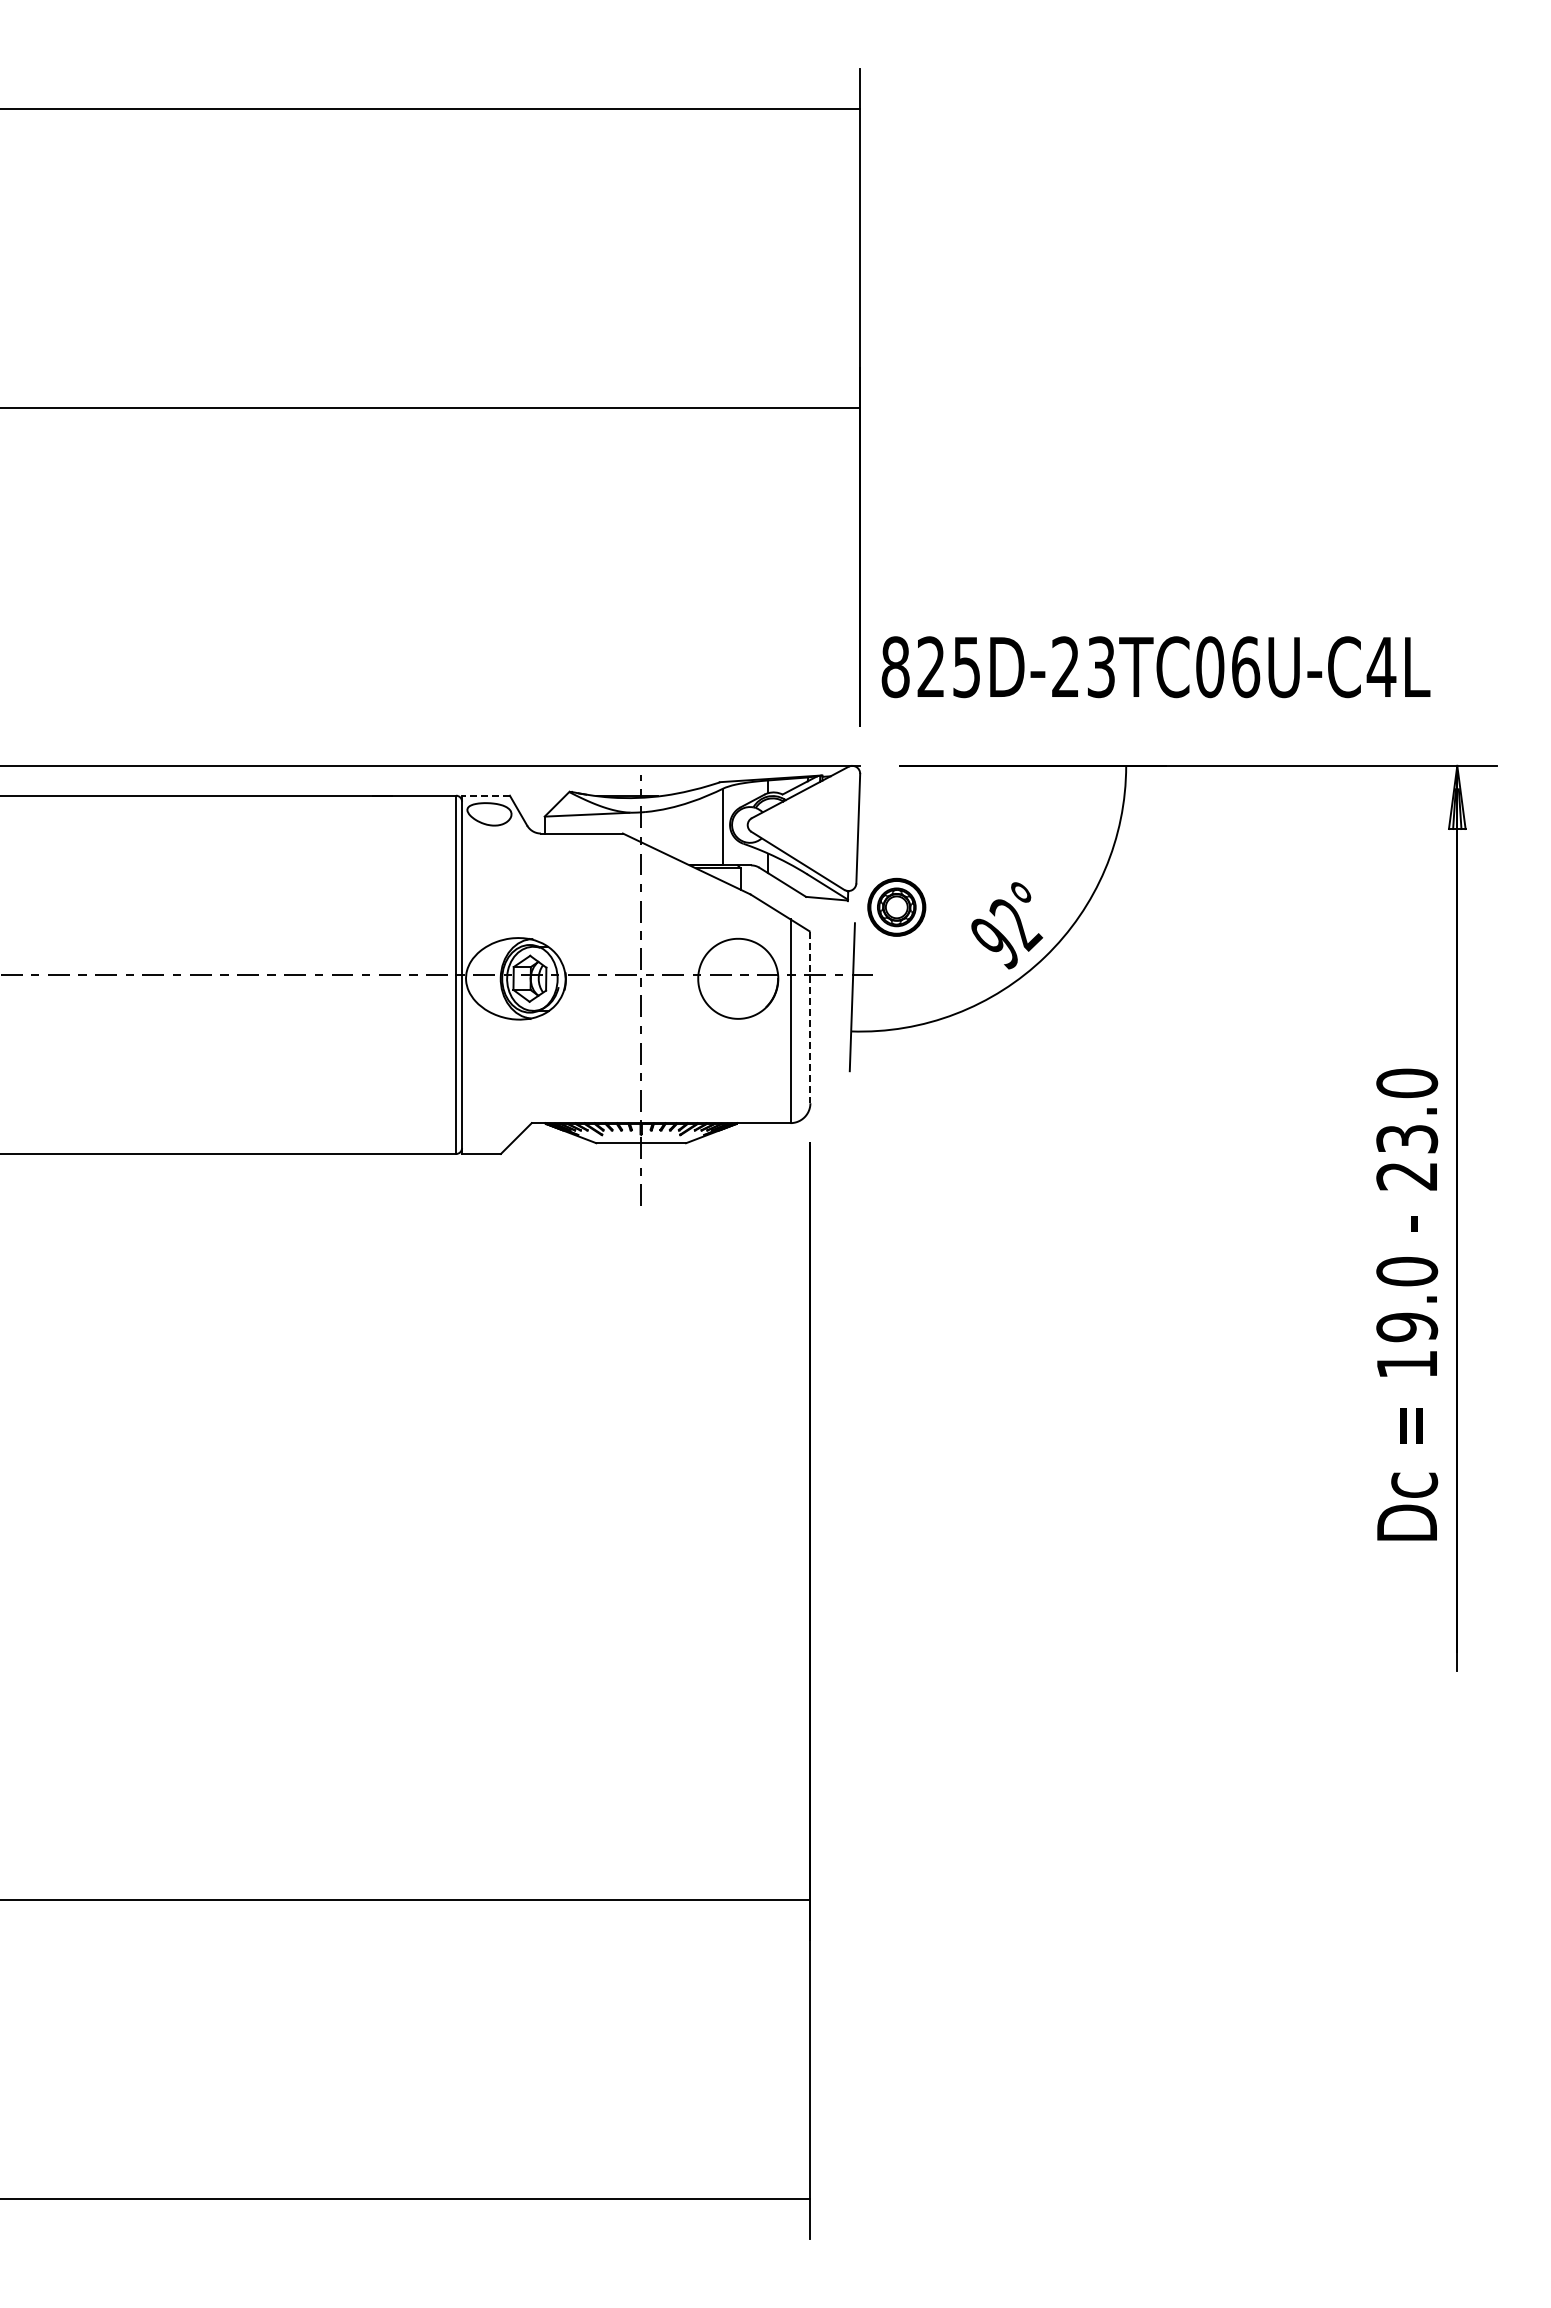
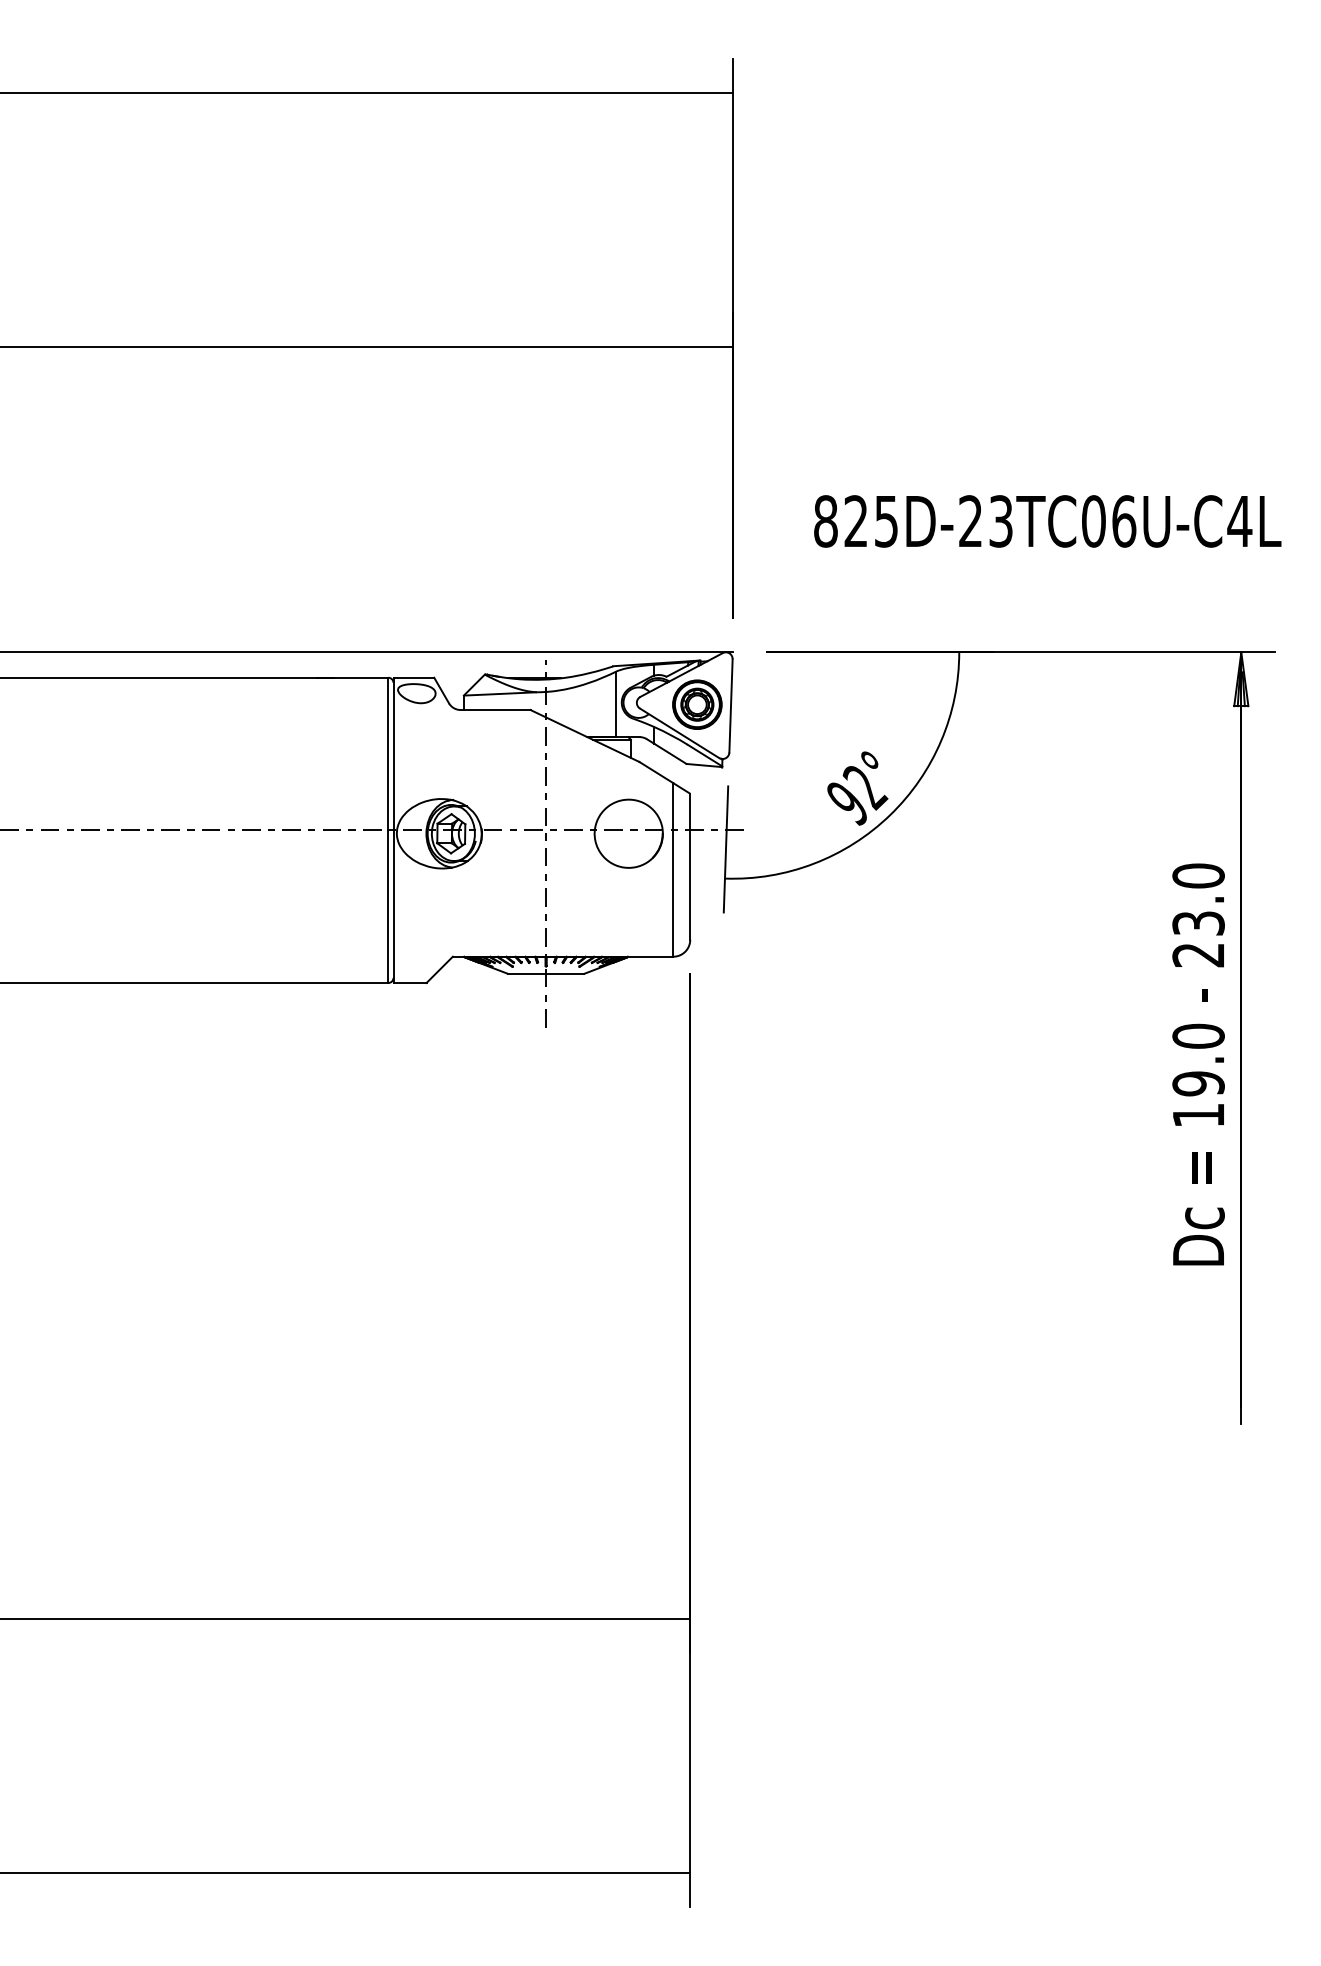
text: (1155, 667) -> (1047, 521), moved
line: (486, 795) -> (414, 677), dashed -> solid
part: (896, 906) -> (697, 704), moved
line: (810, 1017) -> (690, 866), dashed -> solid
text: (1407, 1304) -> (1198, 1064), moved

